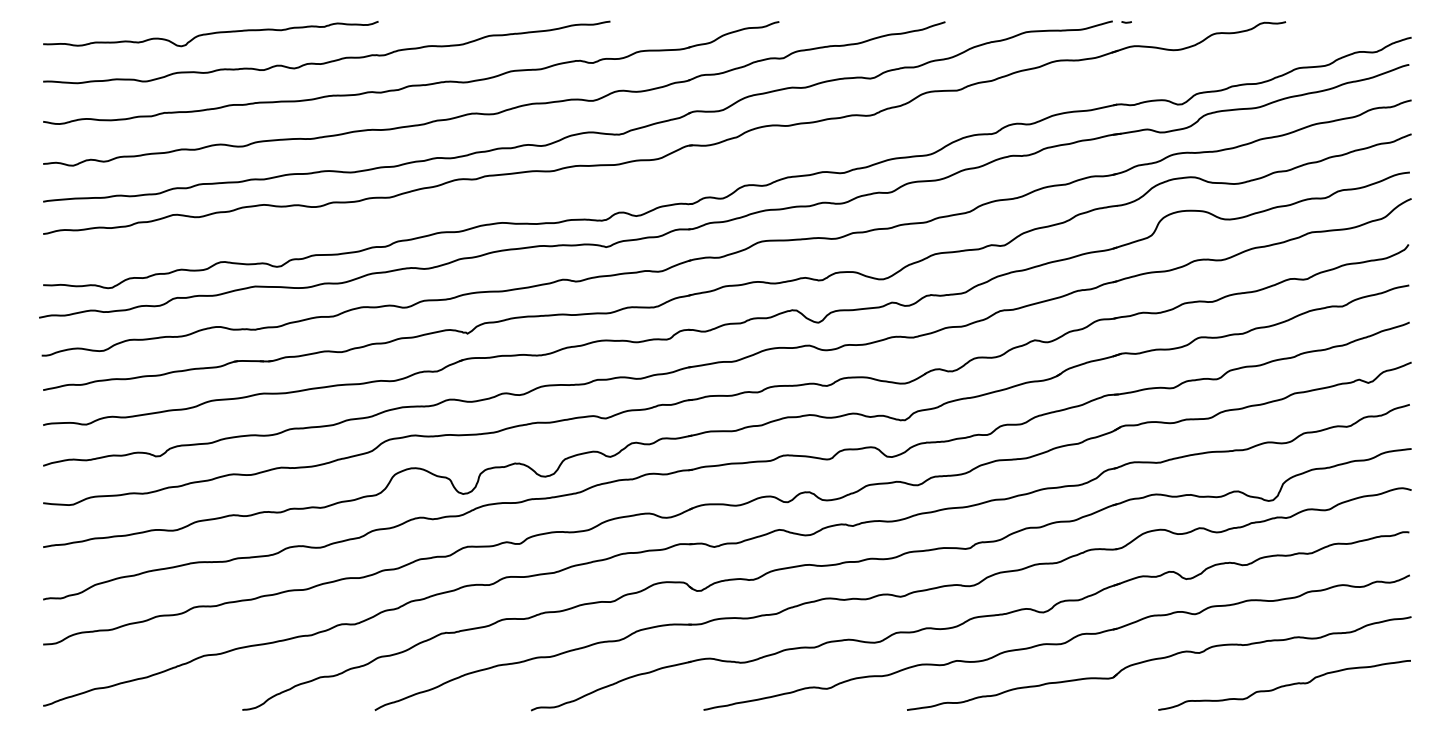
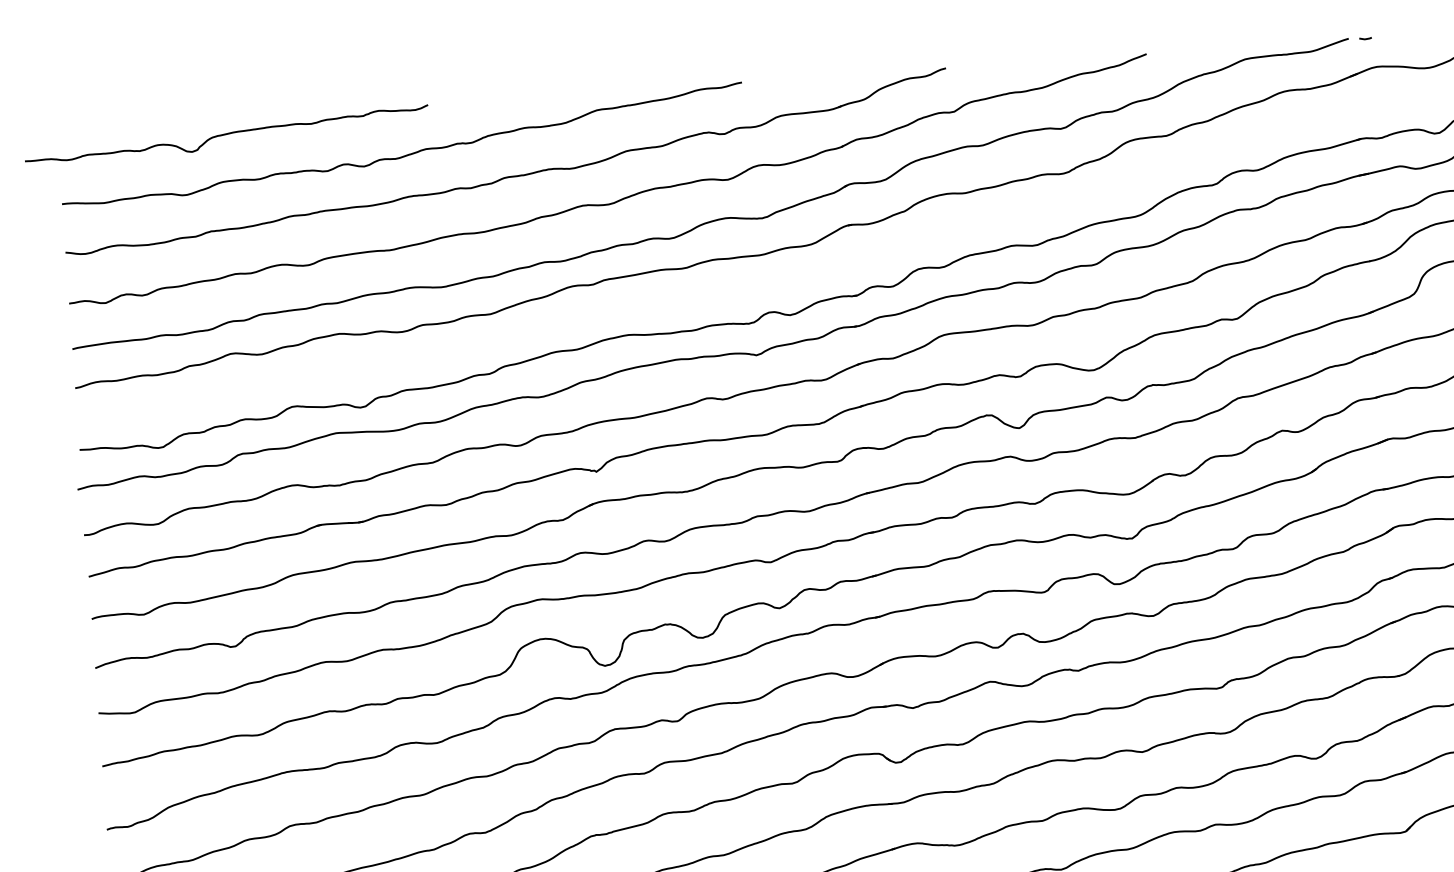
curve: (210, 34) -> (226, 135), moved

